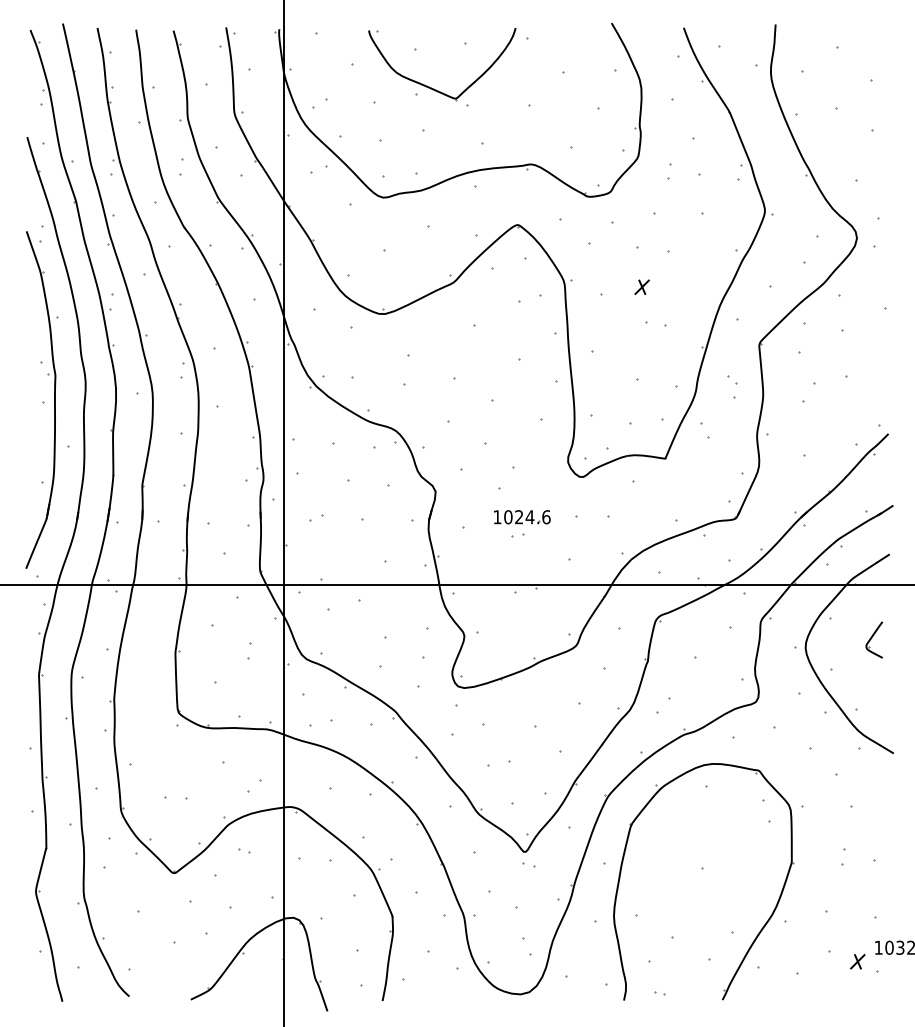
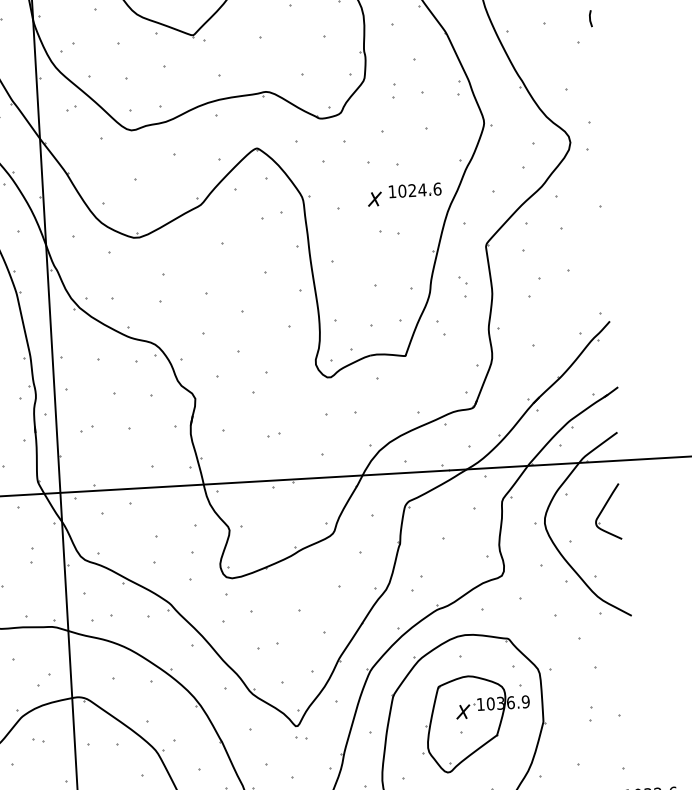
line: (886, 105) -> (590, 18), added
part: (319, 169) -> (71, 107), size x0.62
part: (522, 517) -> (415, 190), moved
part: (874, 639) -> (607, 511), size x1.67
part: (718, 859) -> (475, 722), added

